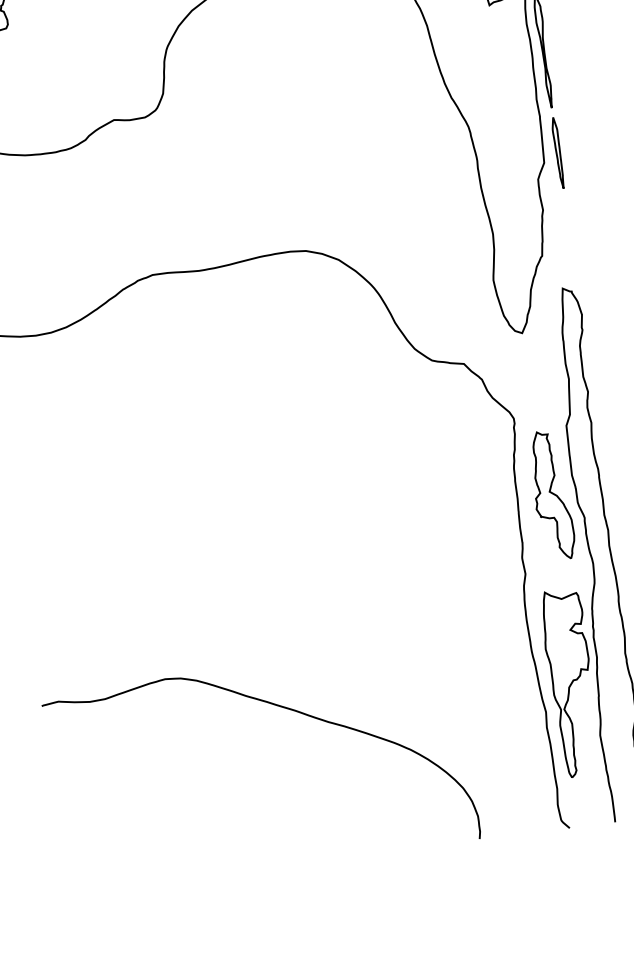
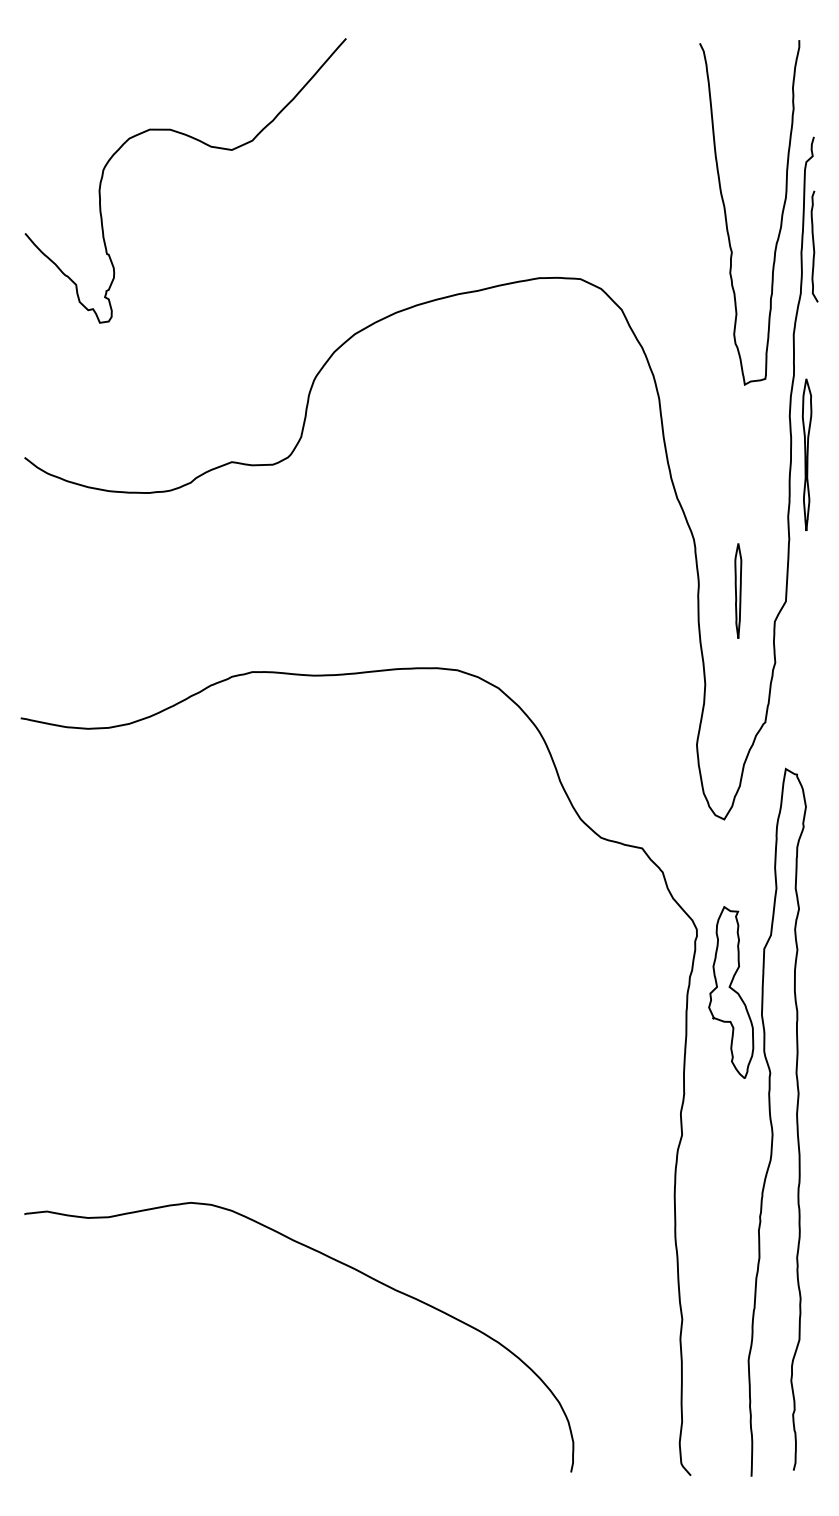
part: (558, 152) -> (738, 590), moved
part: (551, 495) -> (731, 992), moved
part: (571, 682) -> (721, 1285), removed

